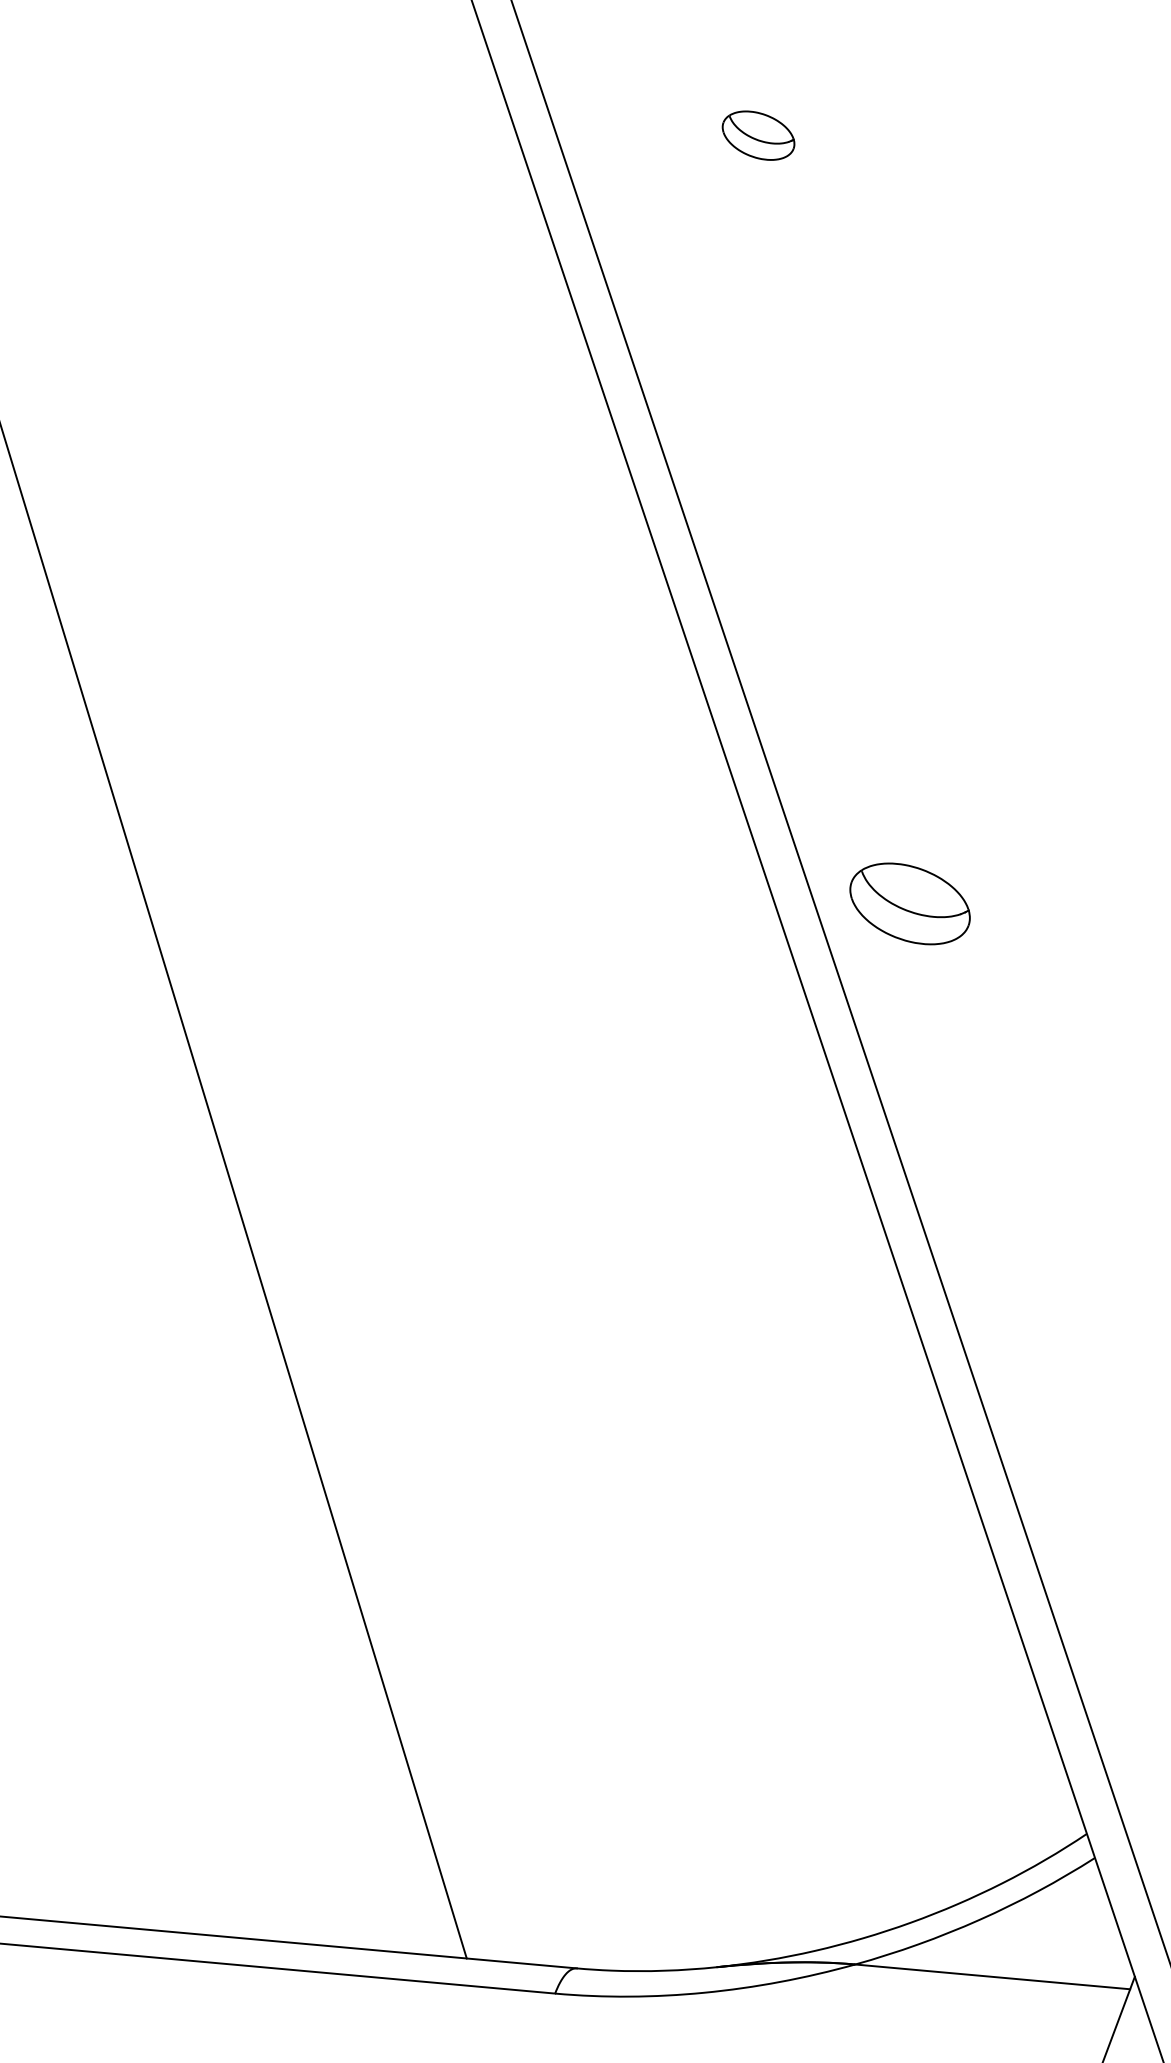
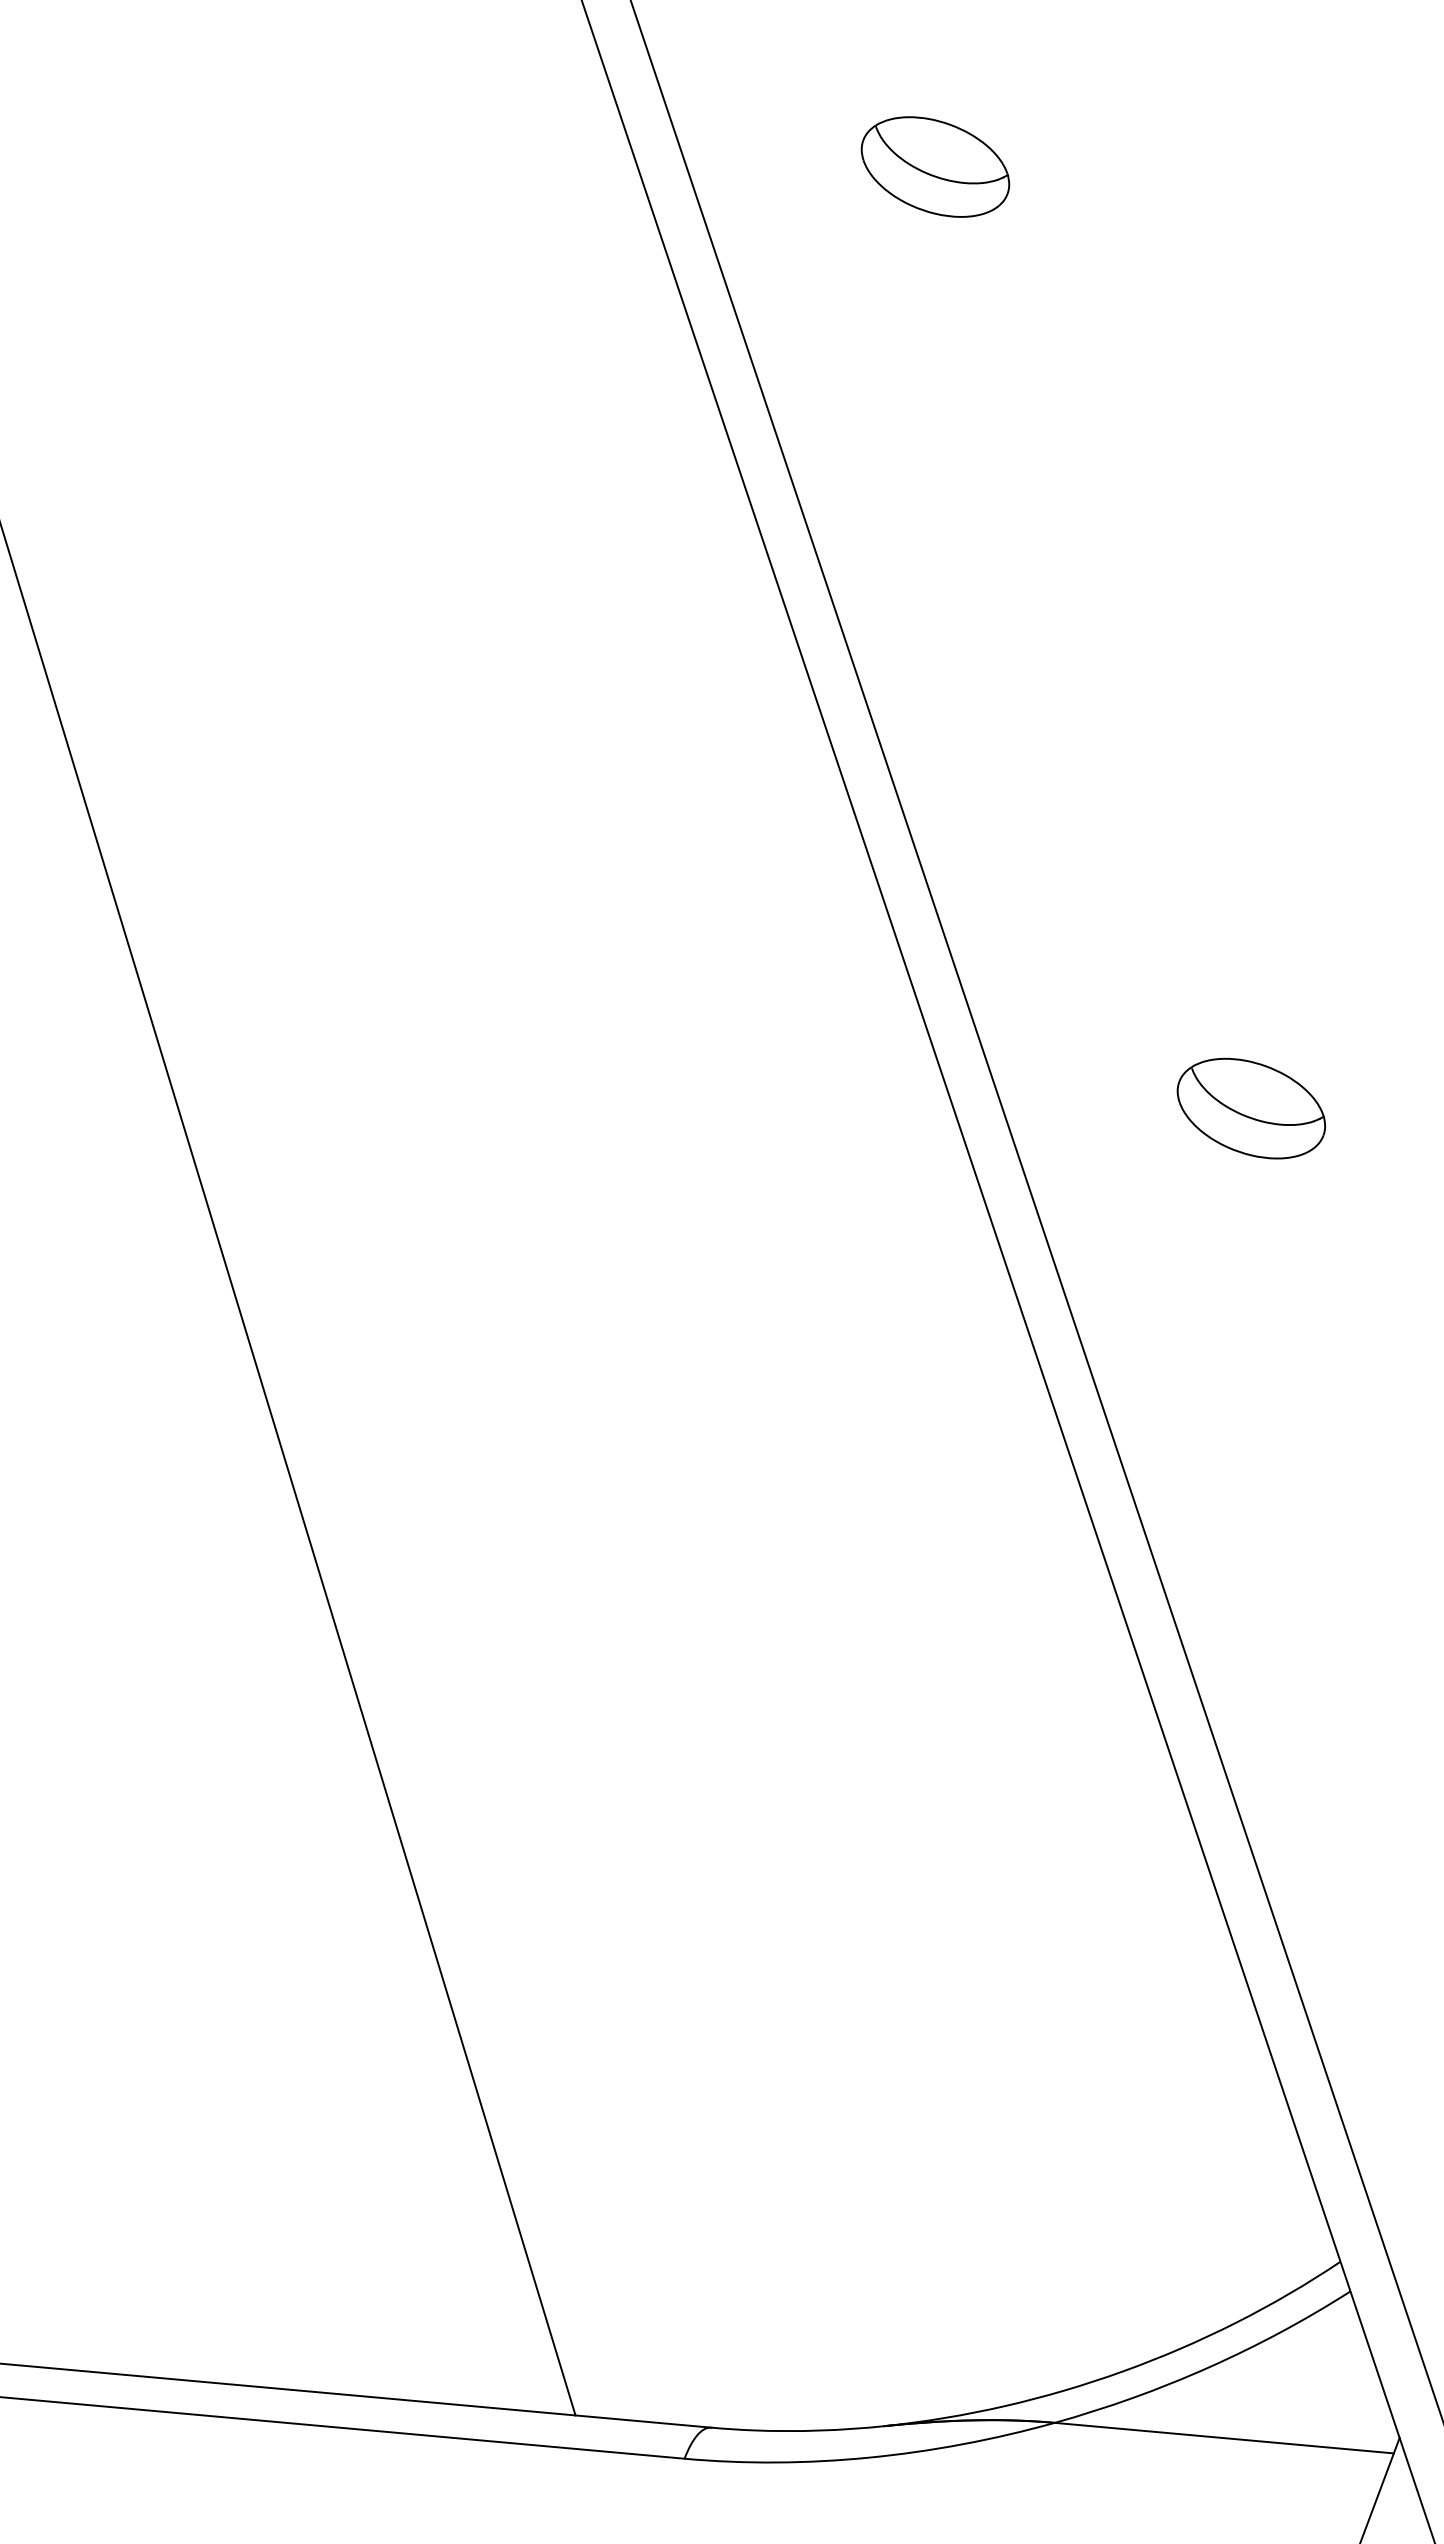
part: (758, 135) -> (935, 166), size x1.67
part: (909, 903) -> (1250, 1108), moved

